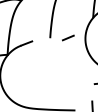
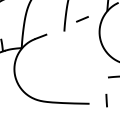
line: (68, 38) -> (82, 19), moved

